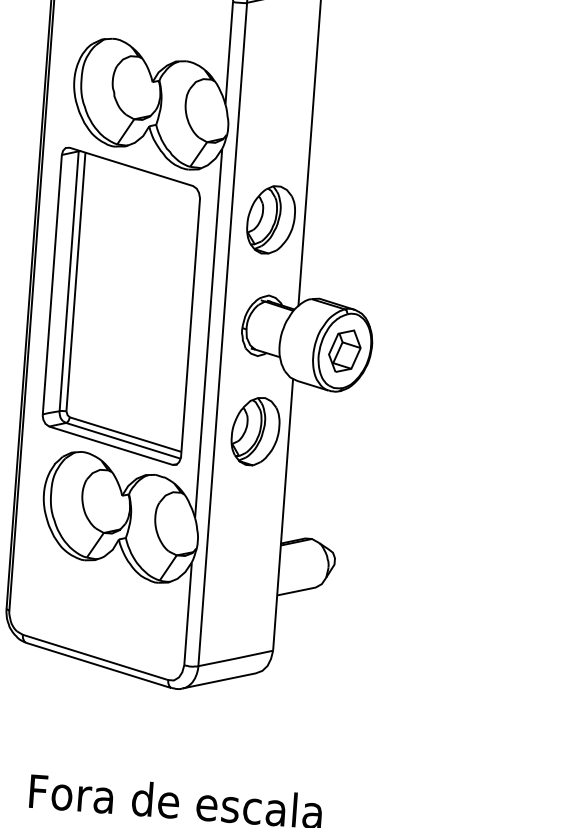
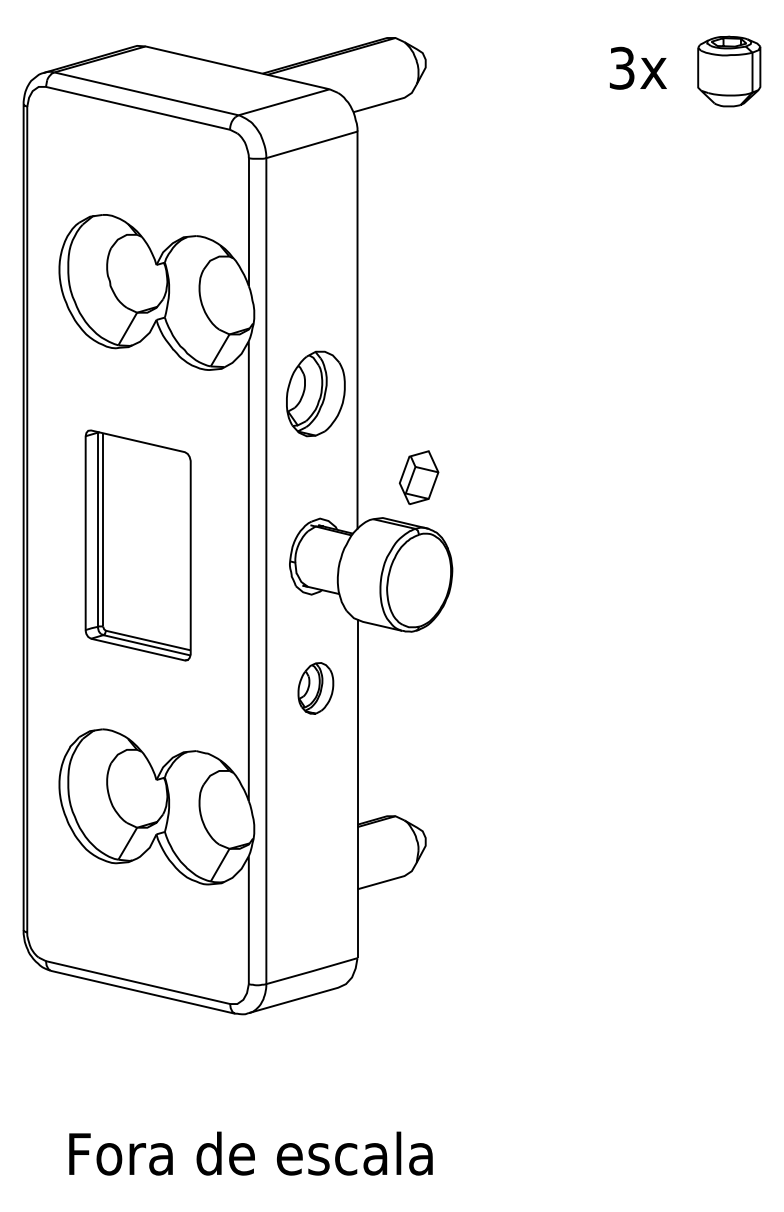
part: (270, 219) -> (315, 393), moved
part: (120, 306) -> (137, 545), size x0.6
part: (344, 351) -> (418, 477), moved
part: (255, 431) -> (315, 688), size x0.6

